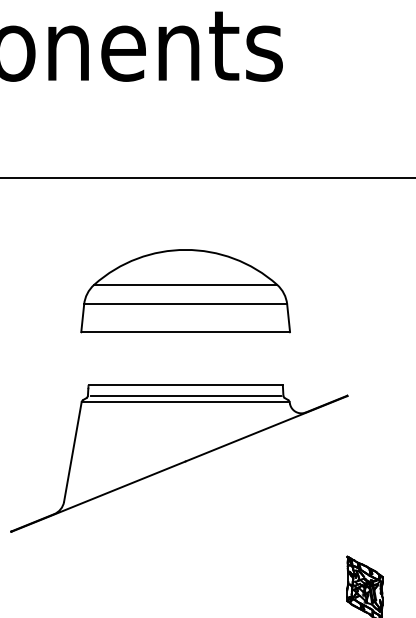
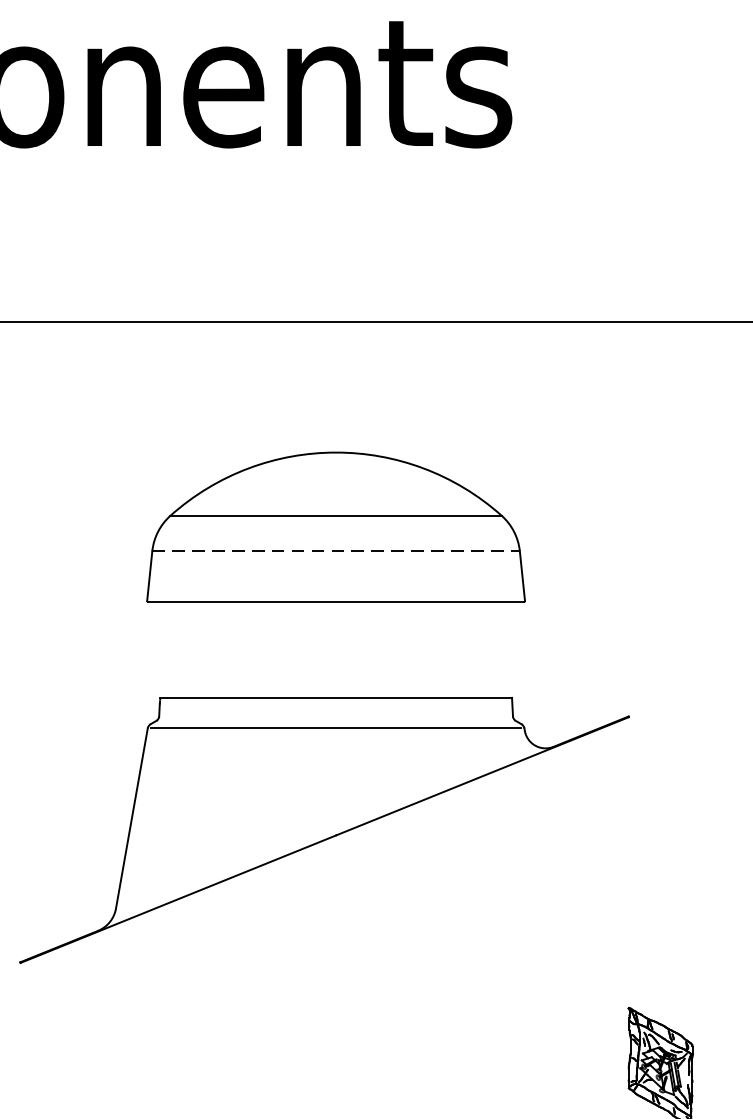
line: (185, 304) -> (335, 551), solid -> dashed
line: (185, 395) -> (335, 716), removed

